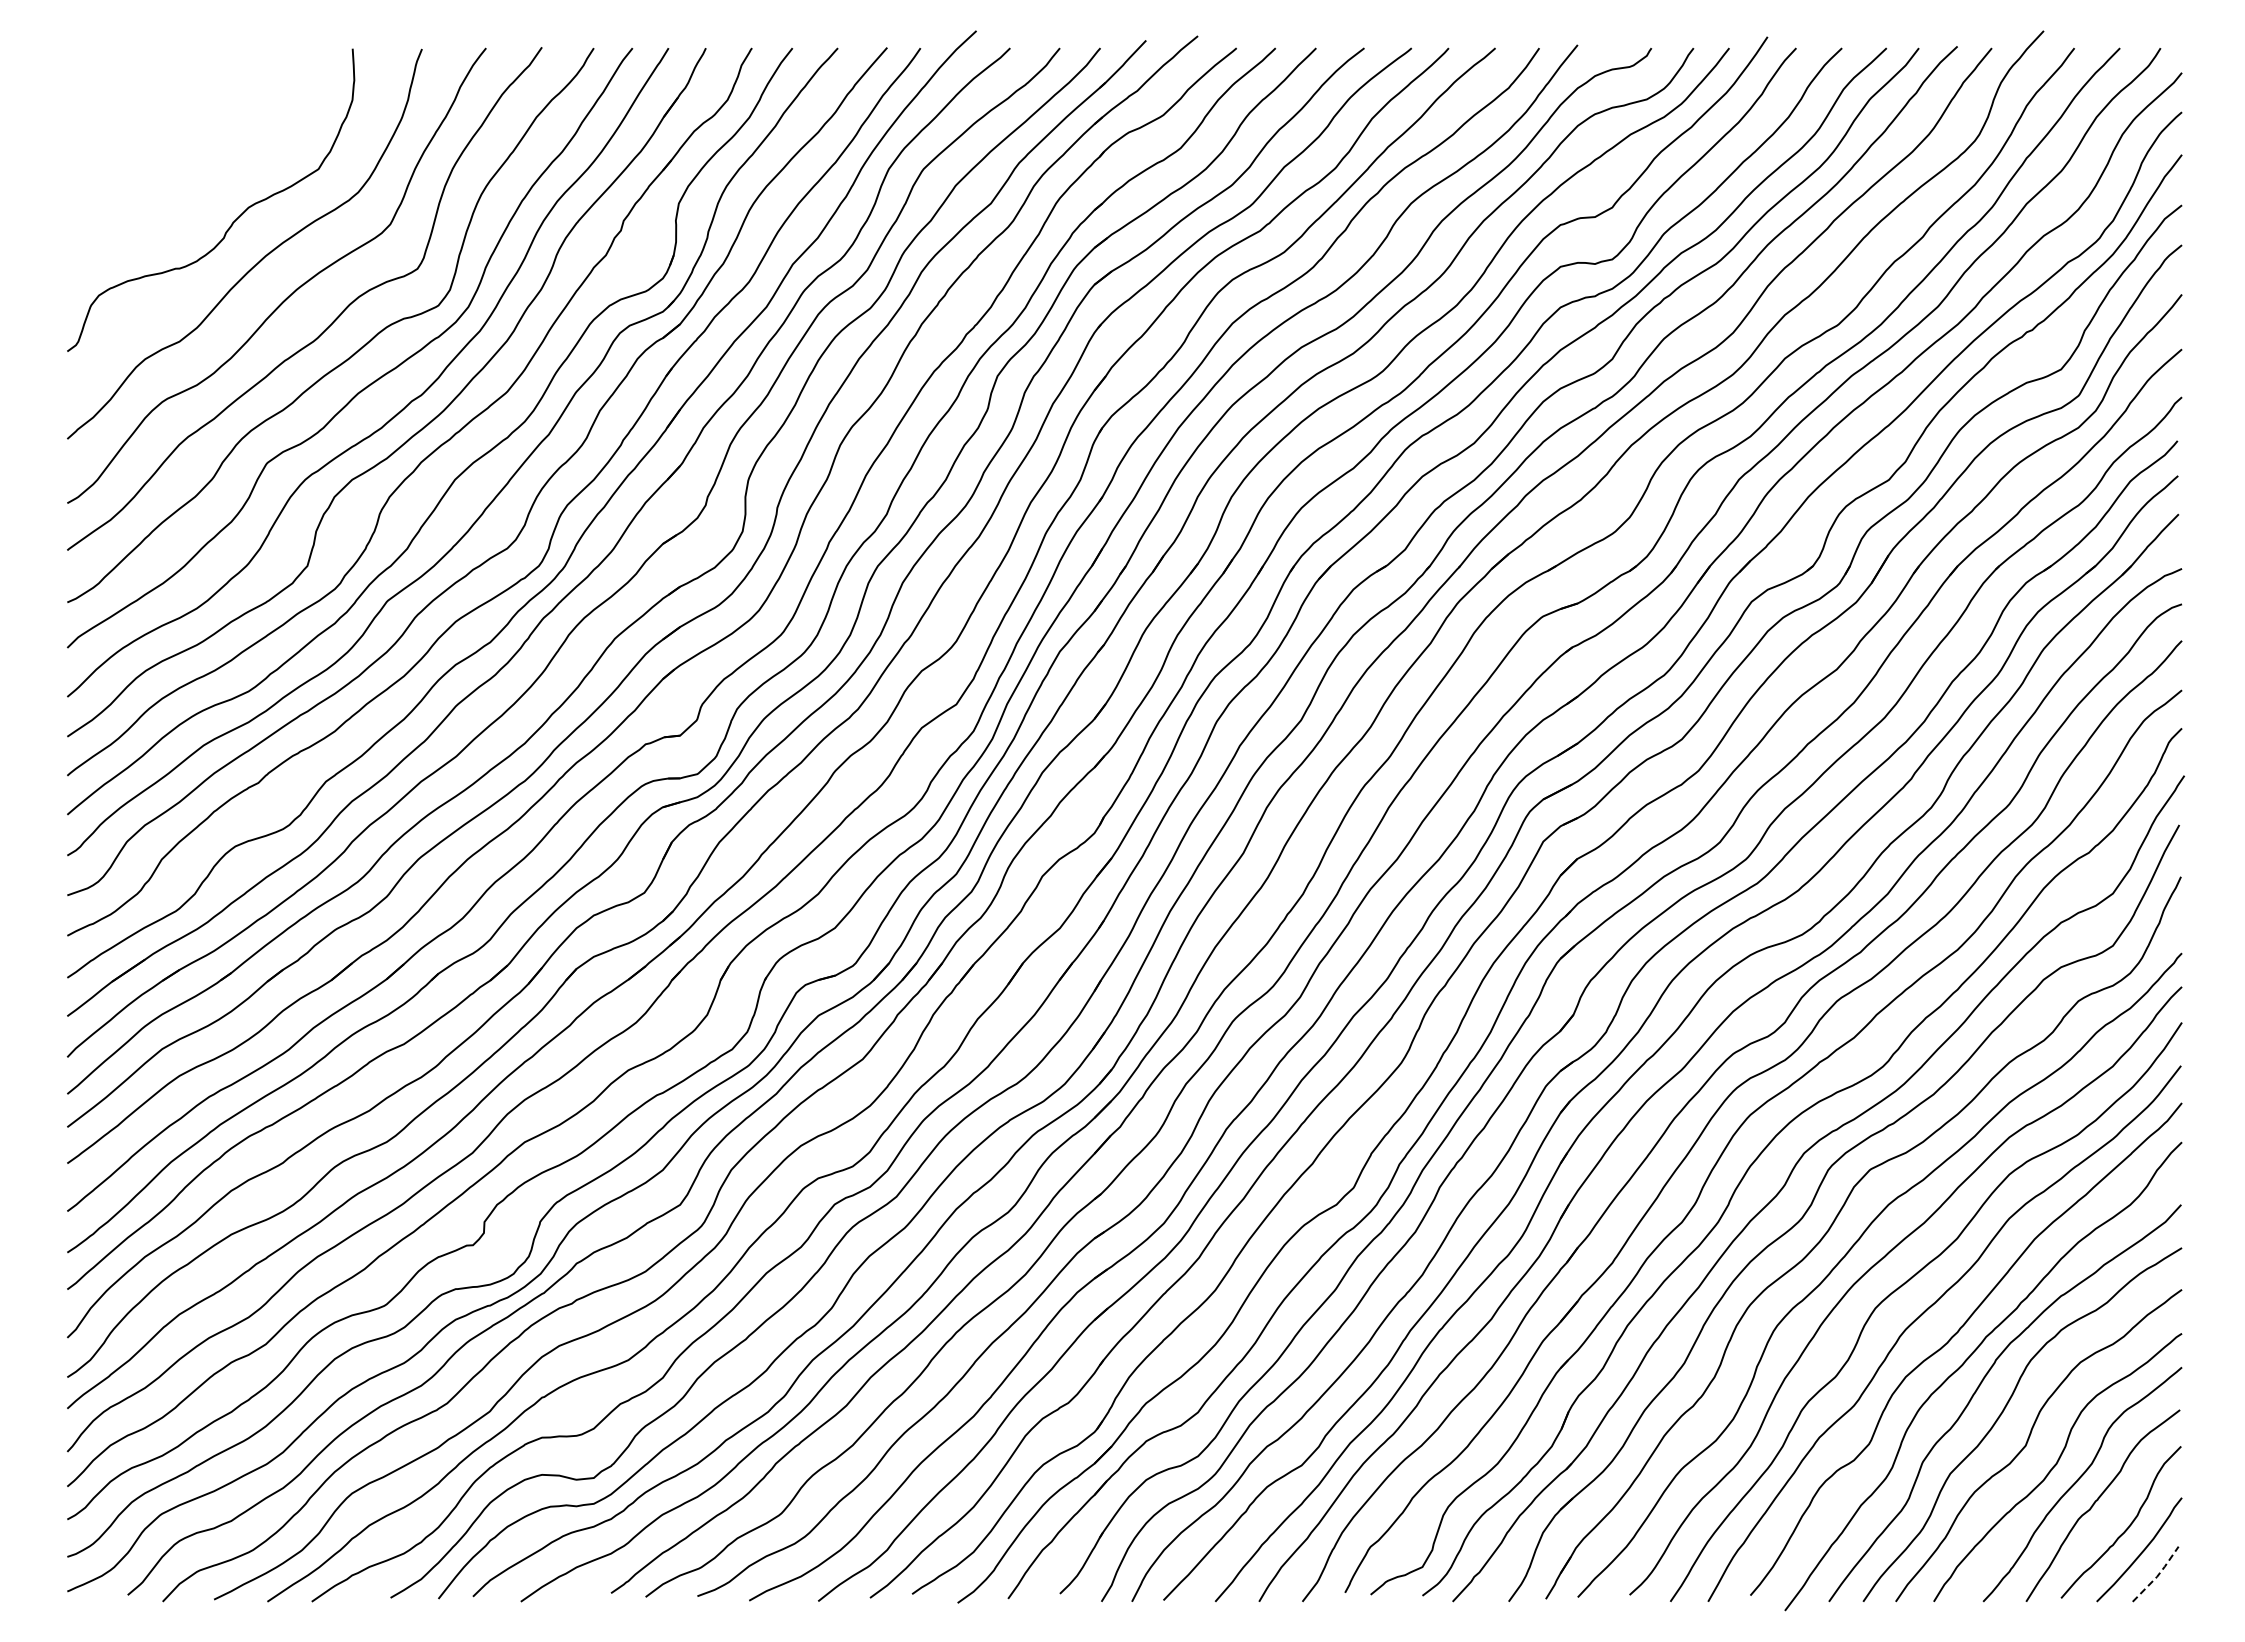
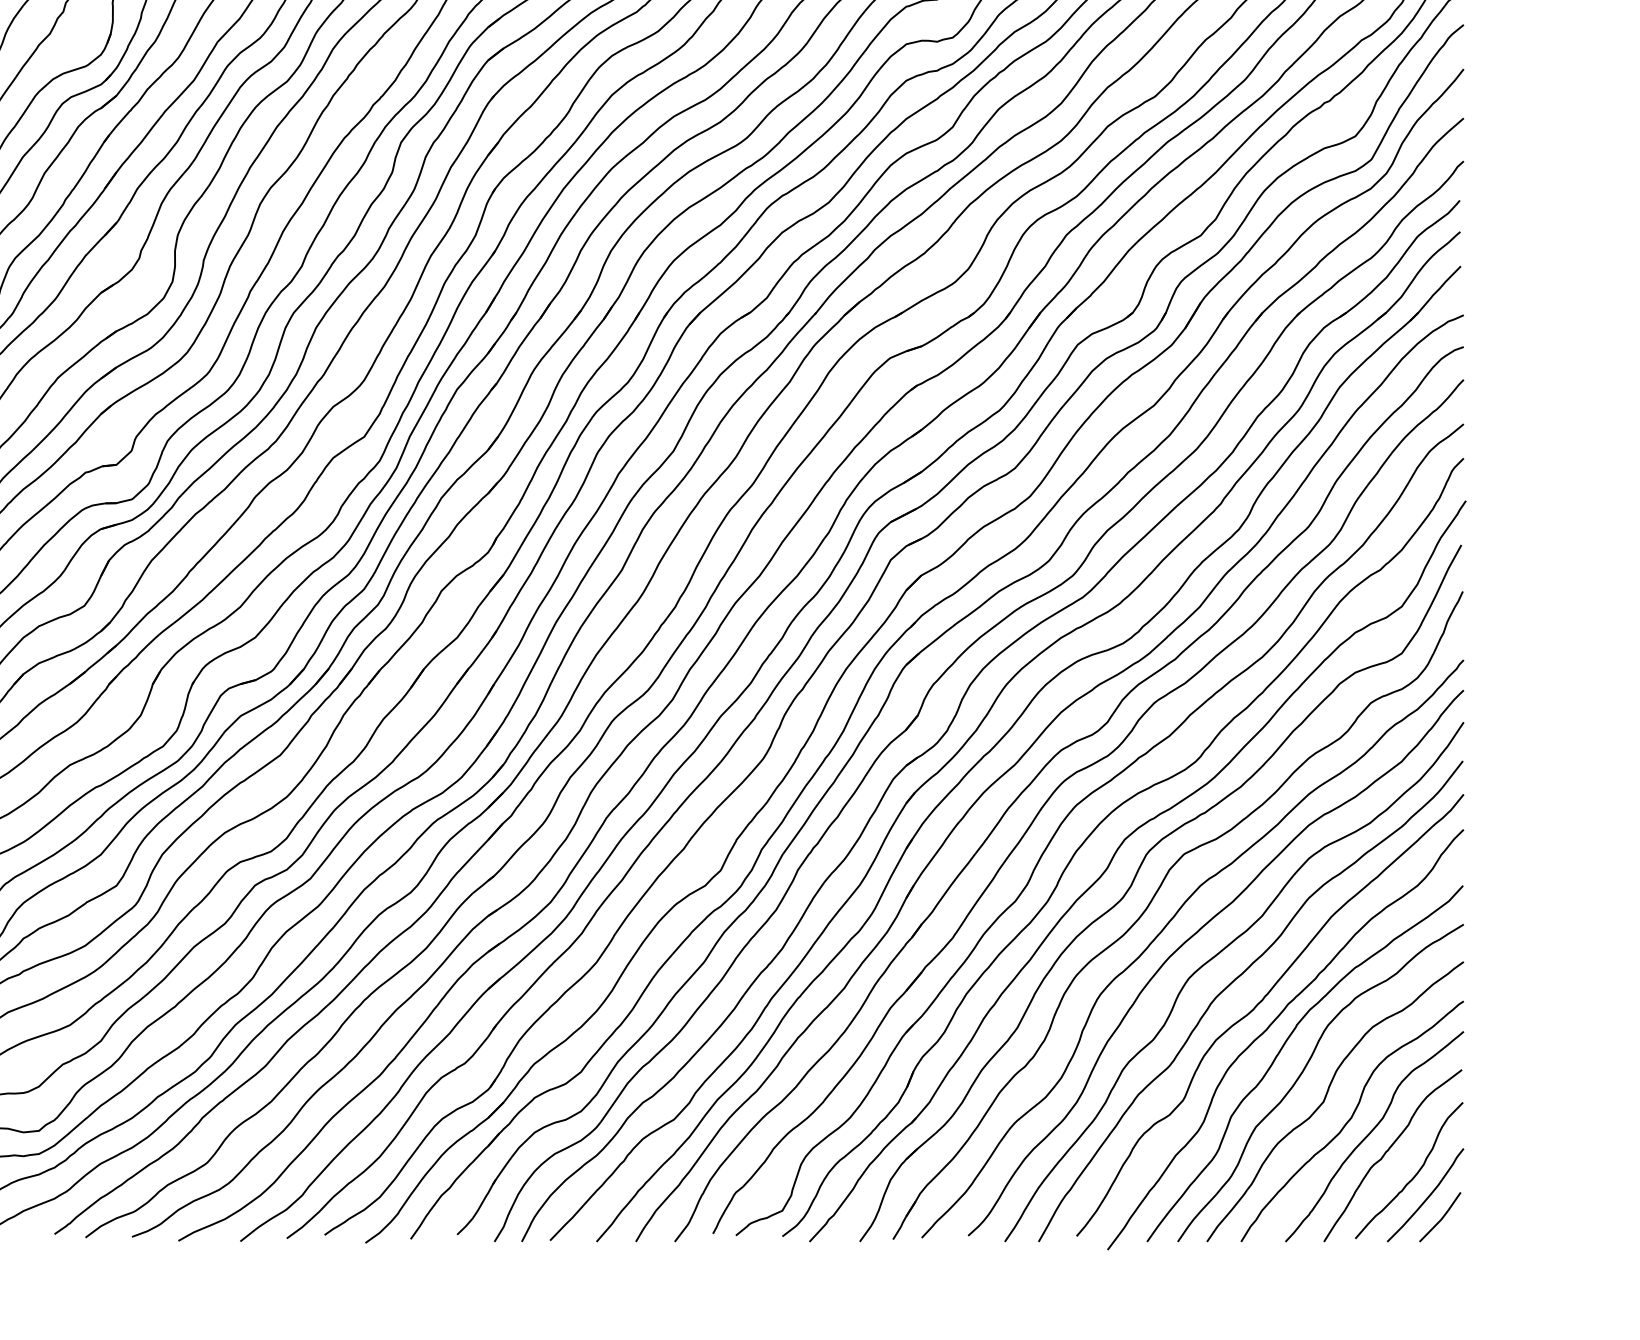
line: (2158, 1575) -> (1442, 1218), dashed -> solid

